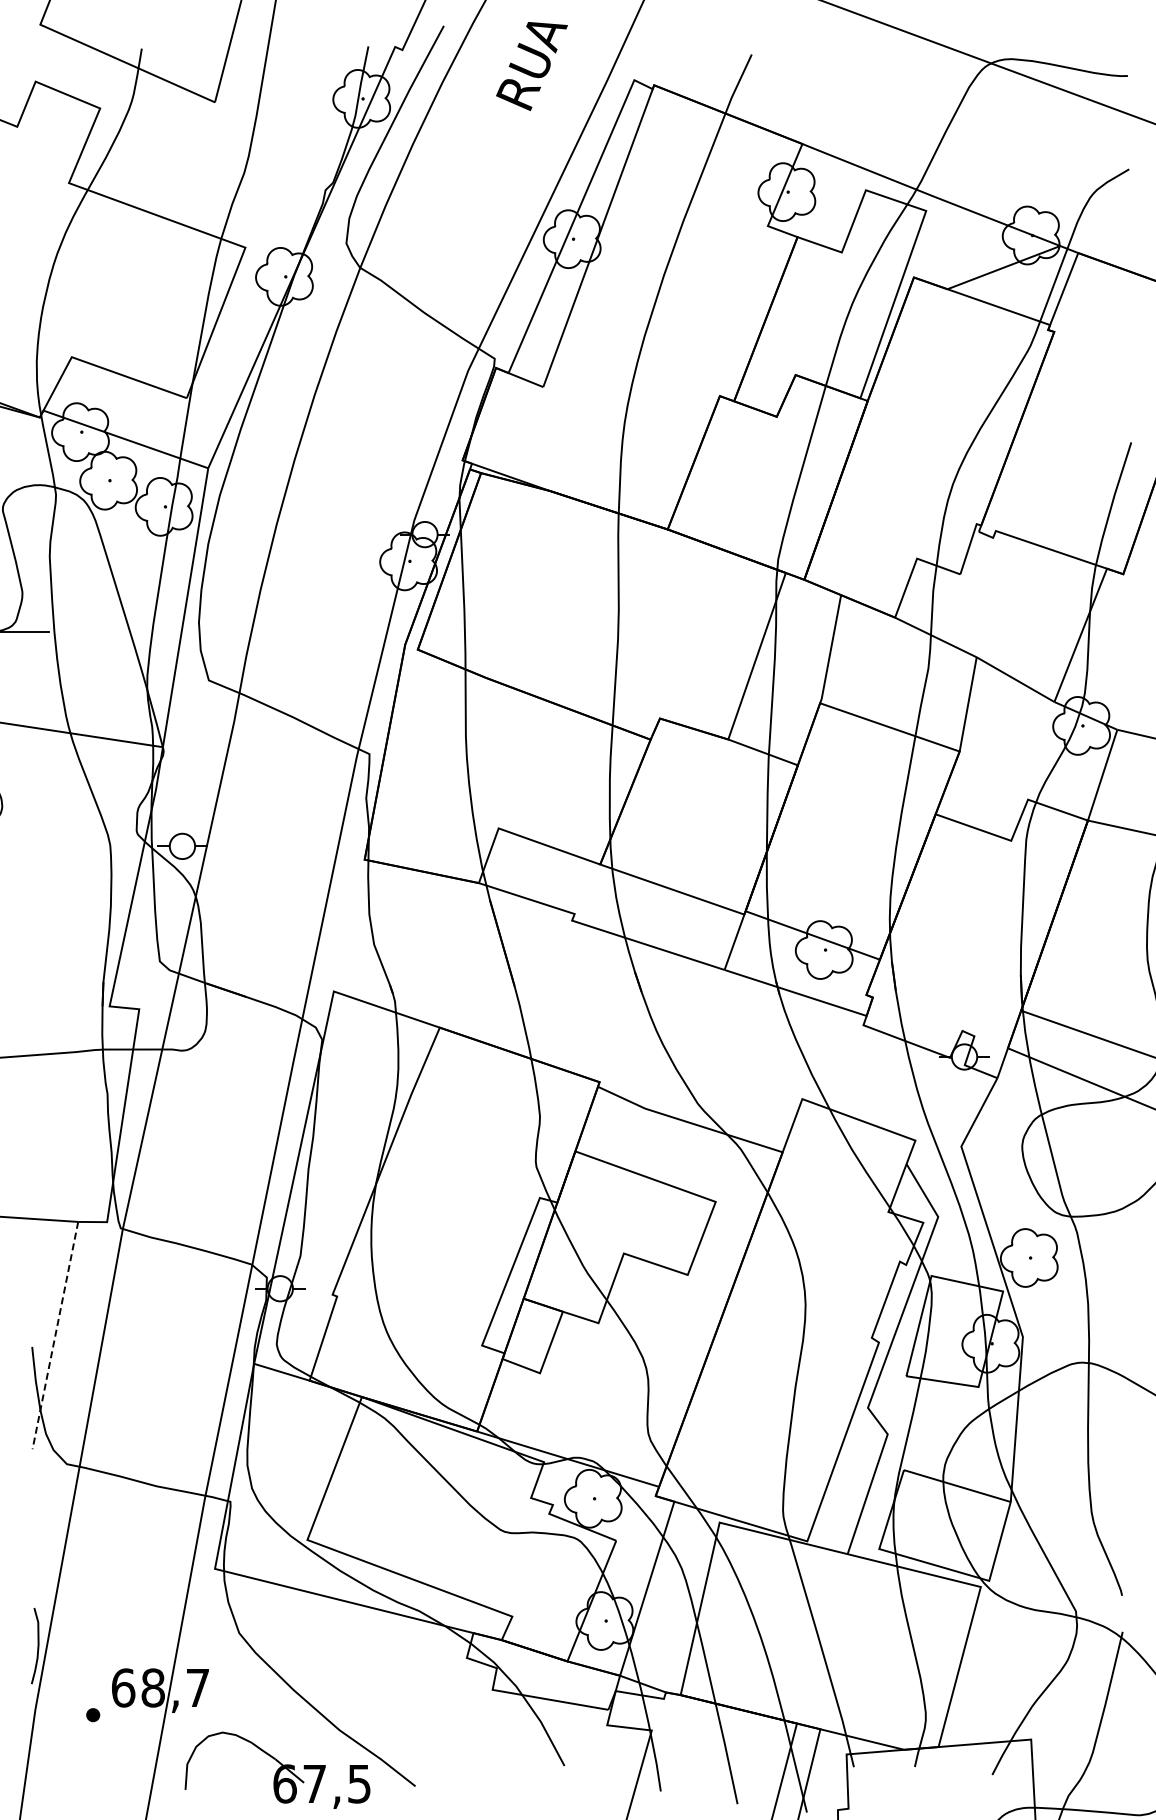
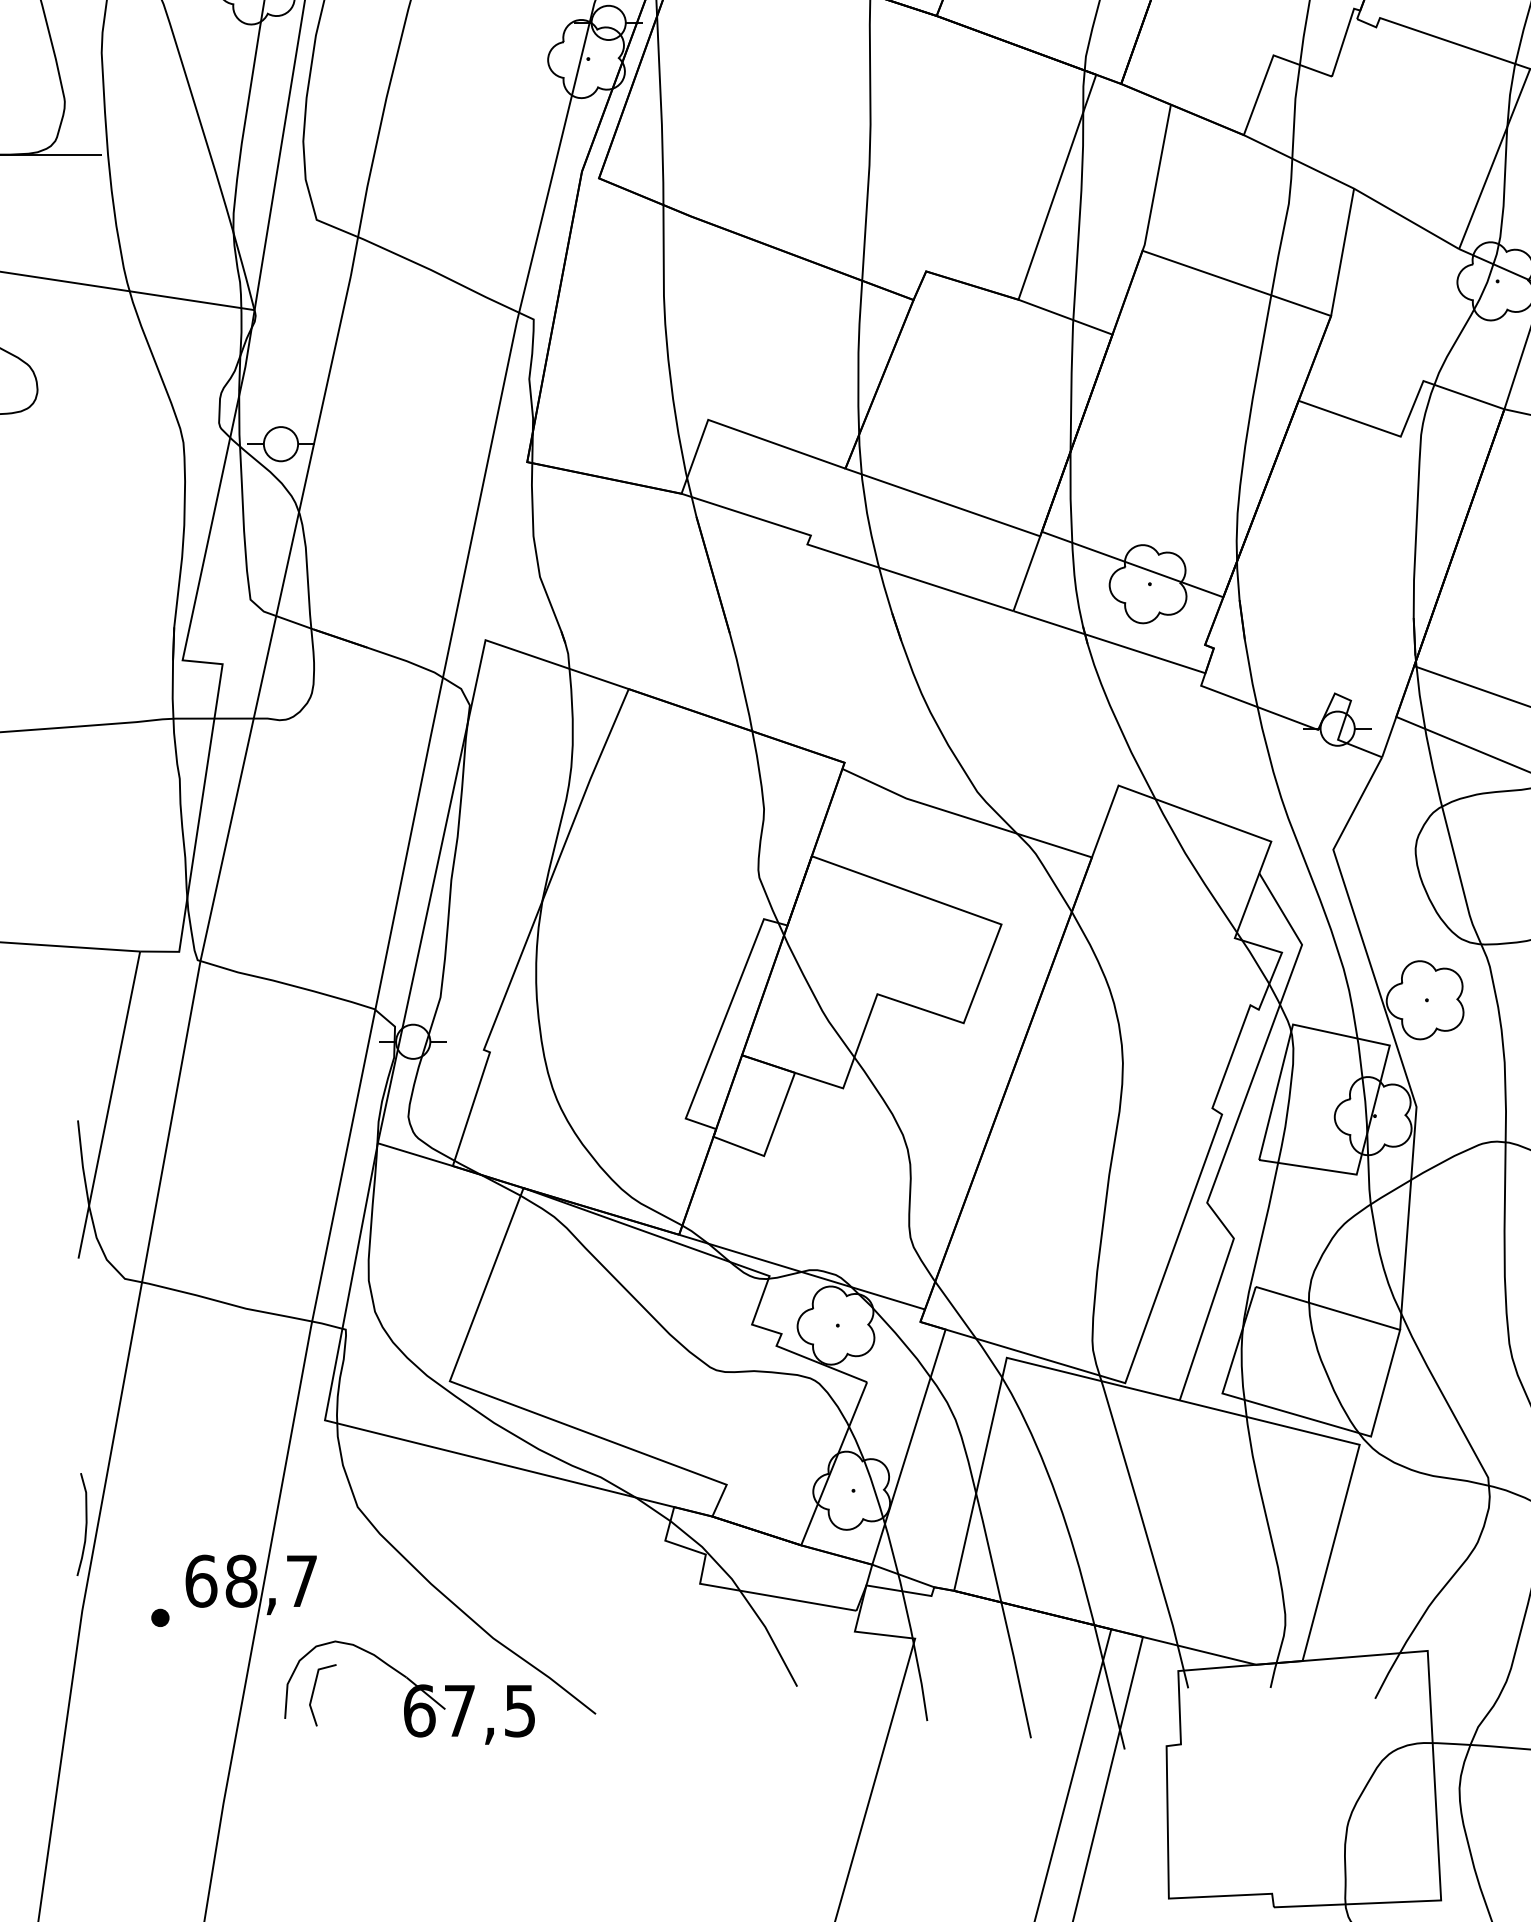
line: (55, 1335) -> (109, 1104), dashed -> solid
line: (207, 1769) -> (314, 1691), added

